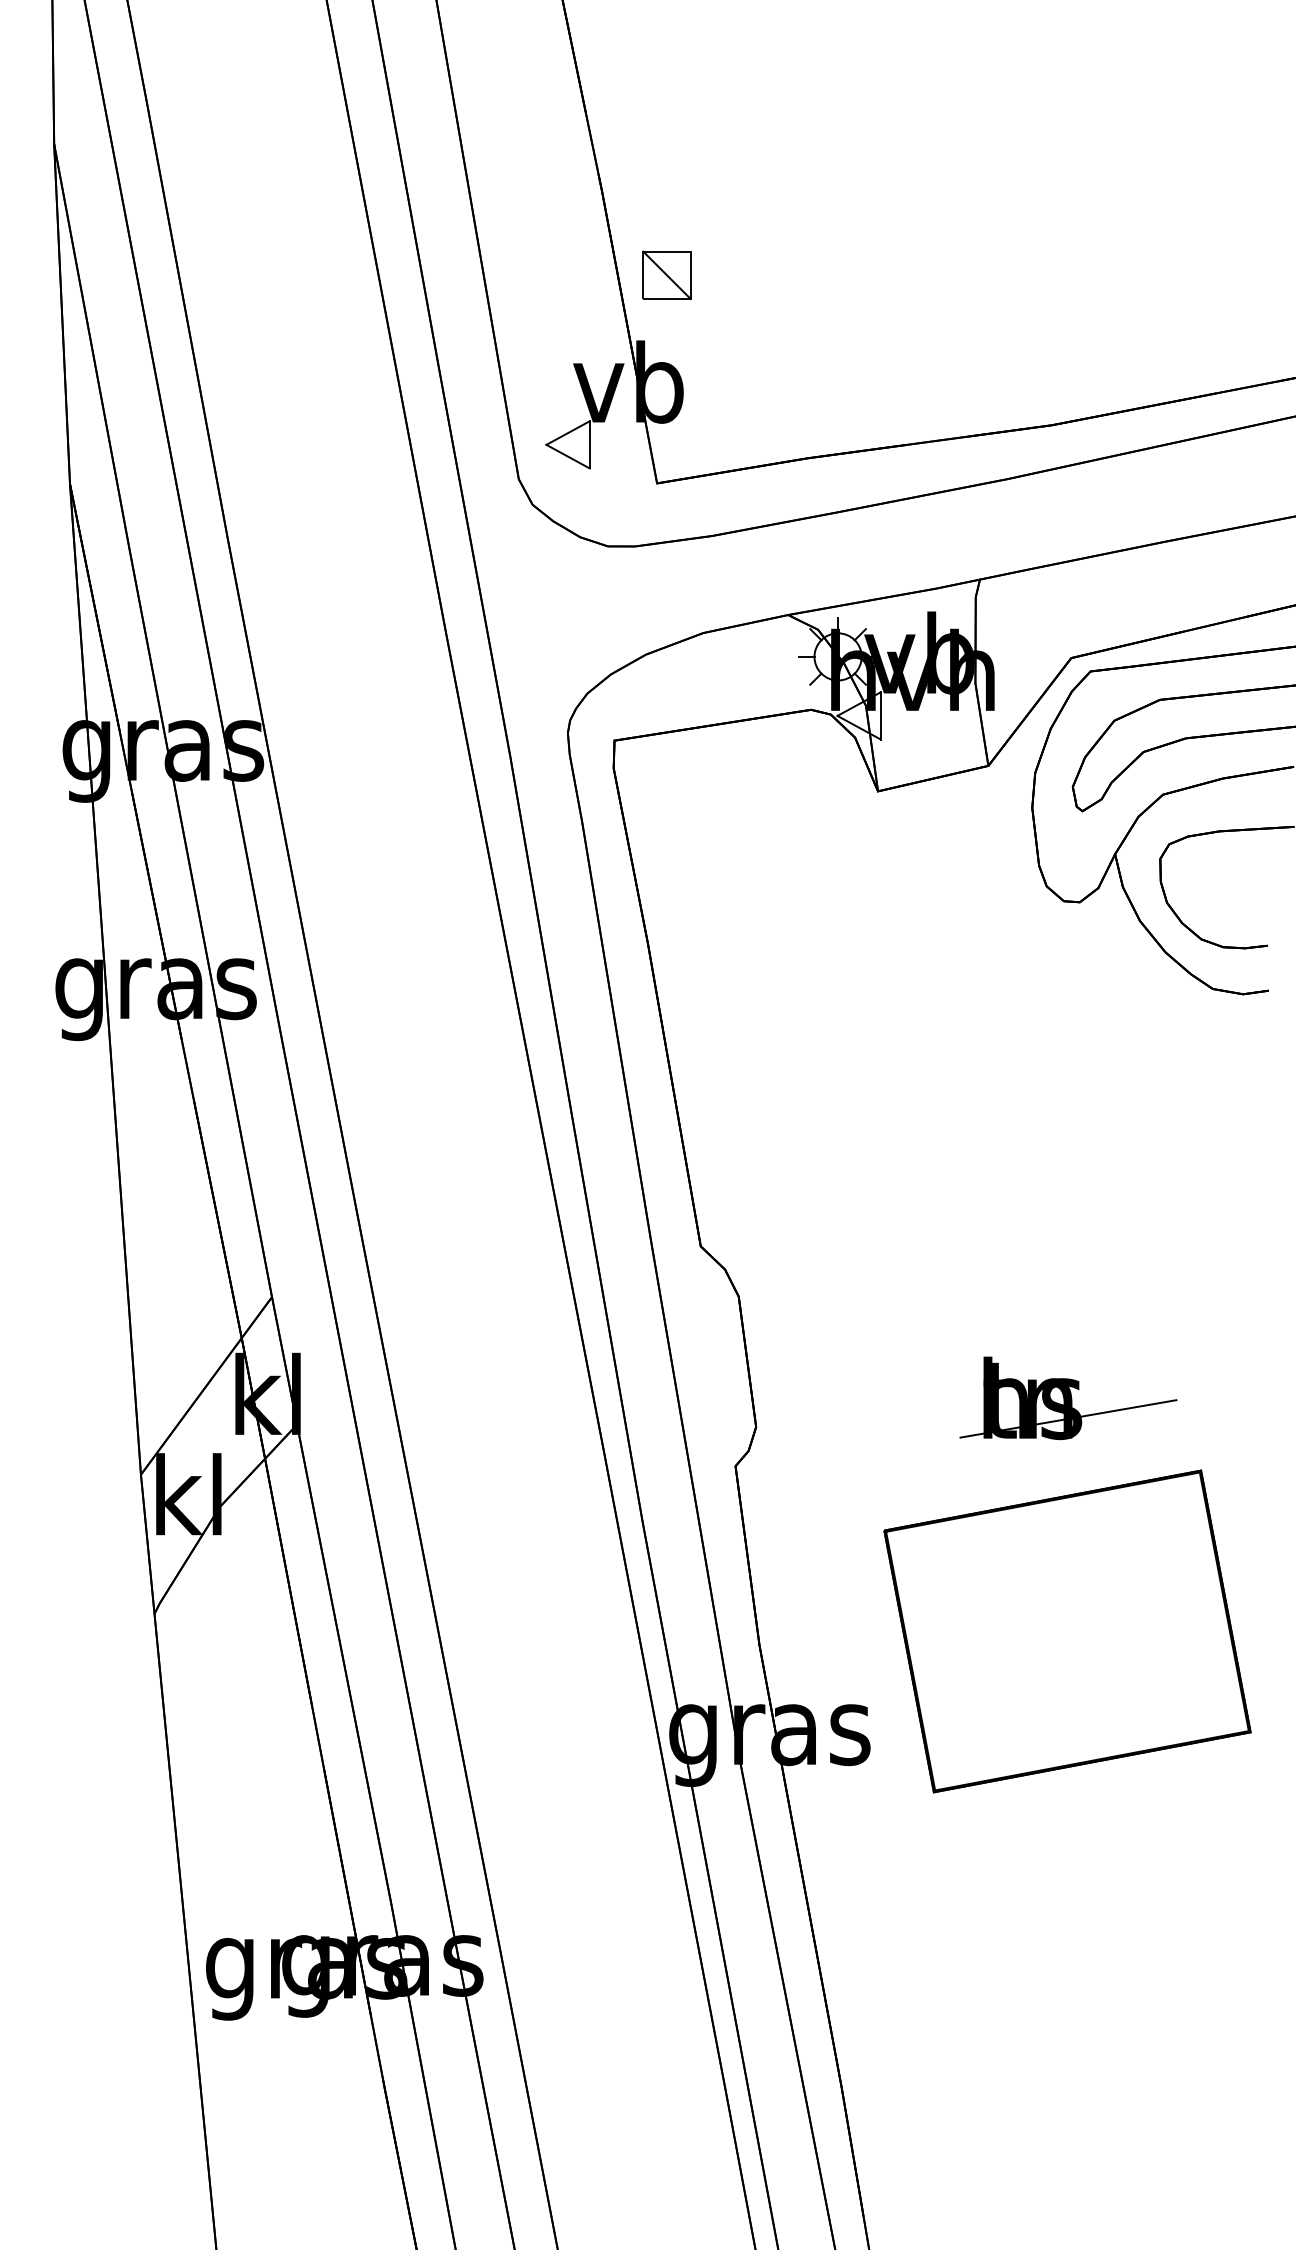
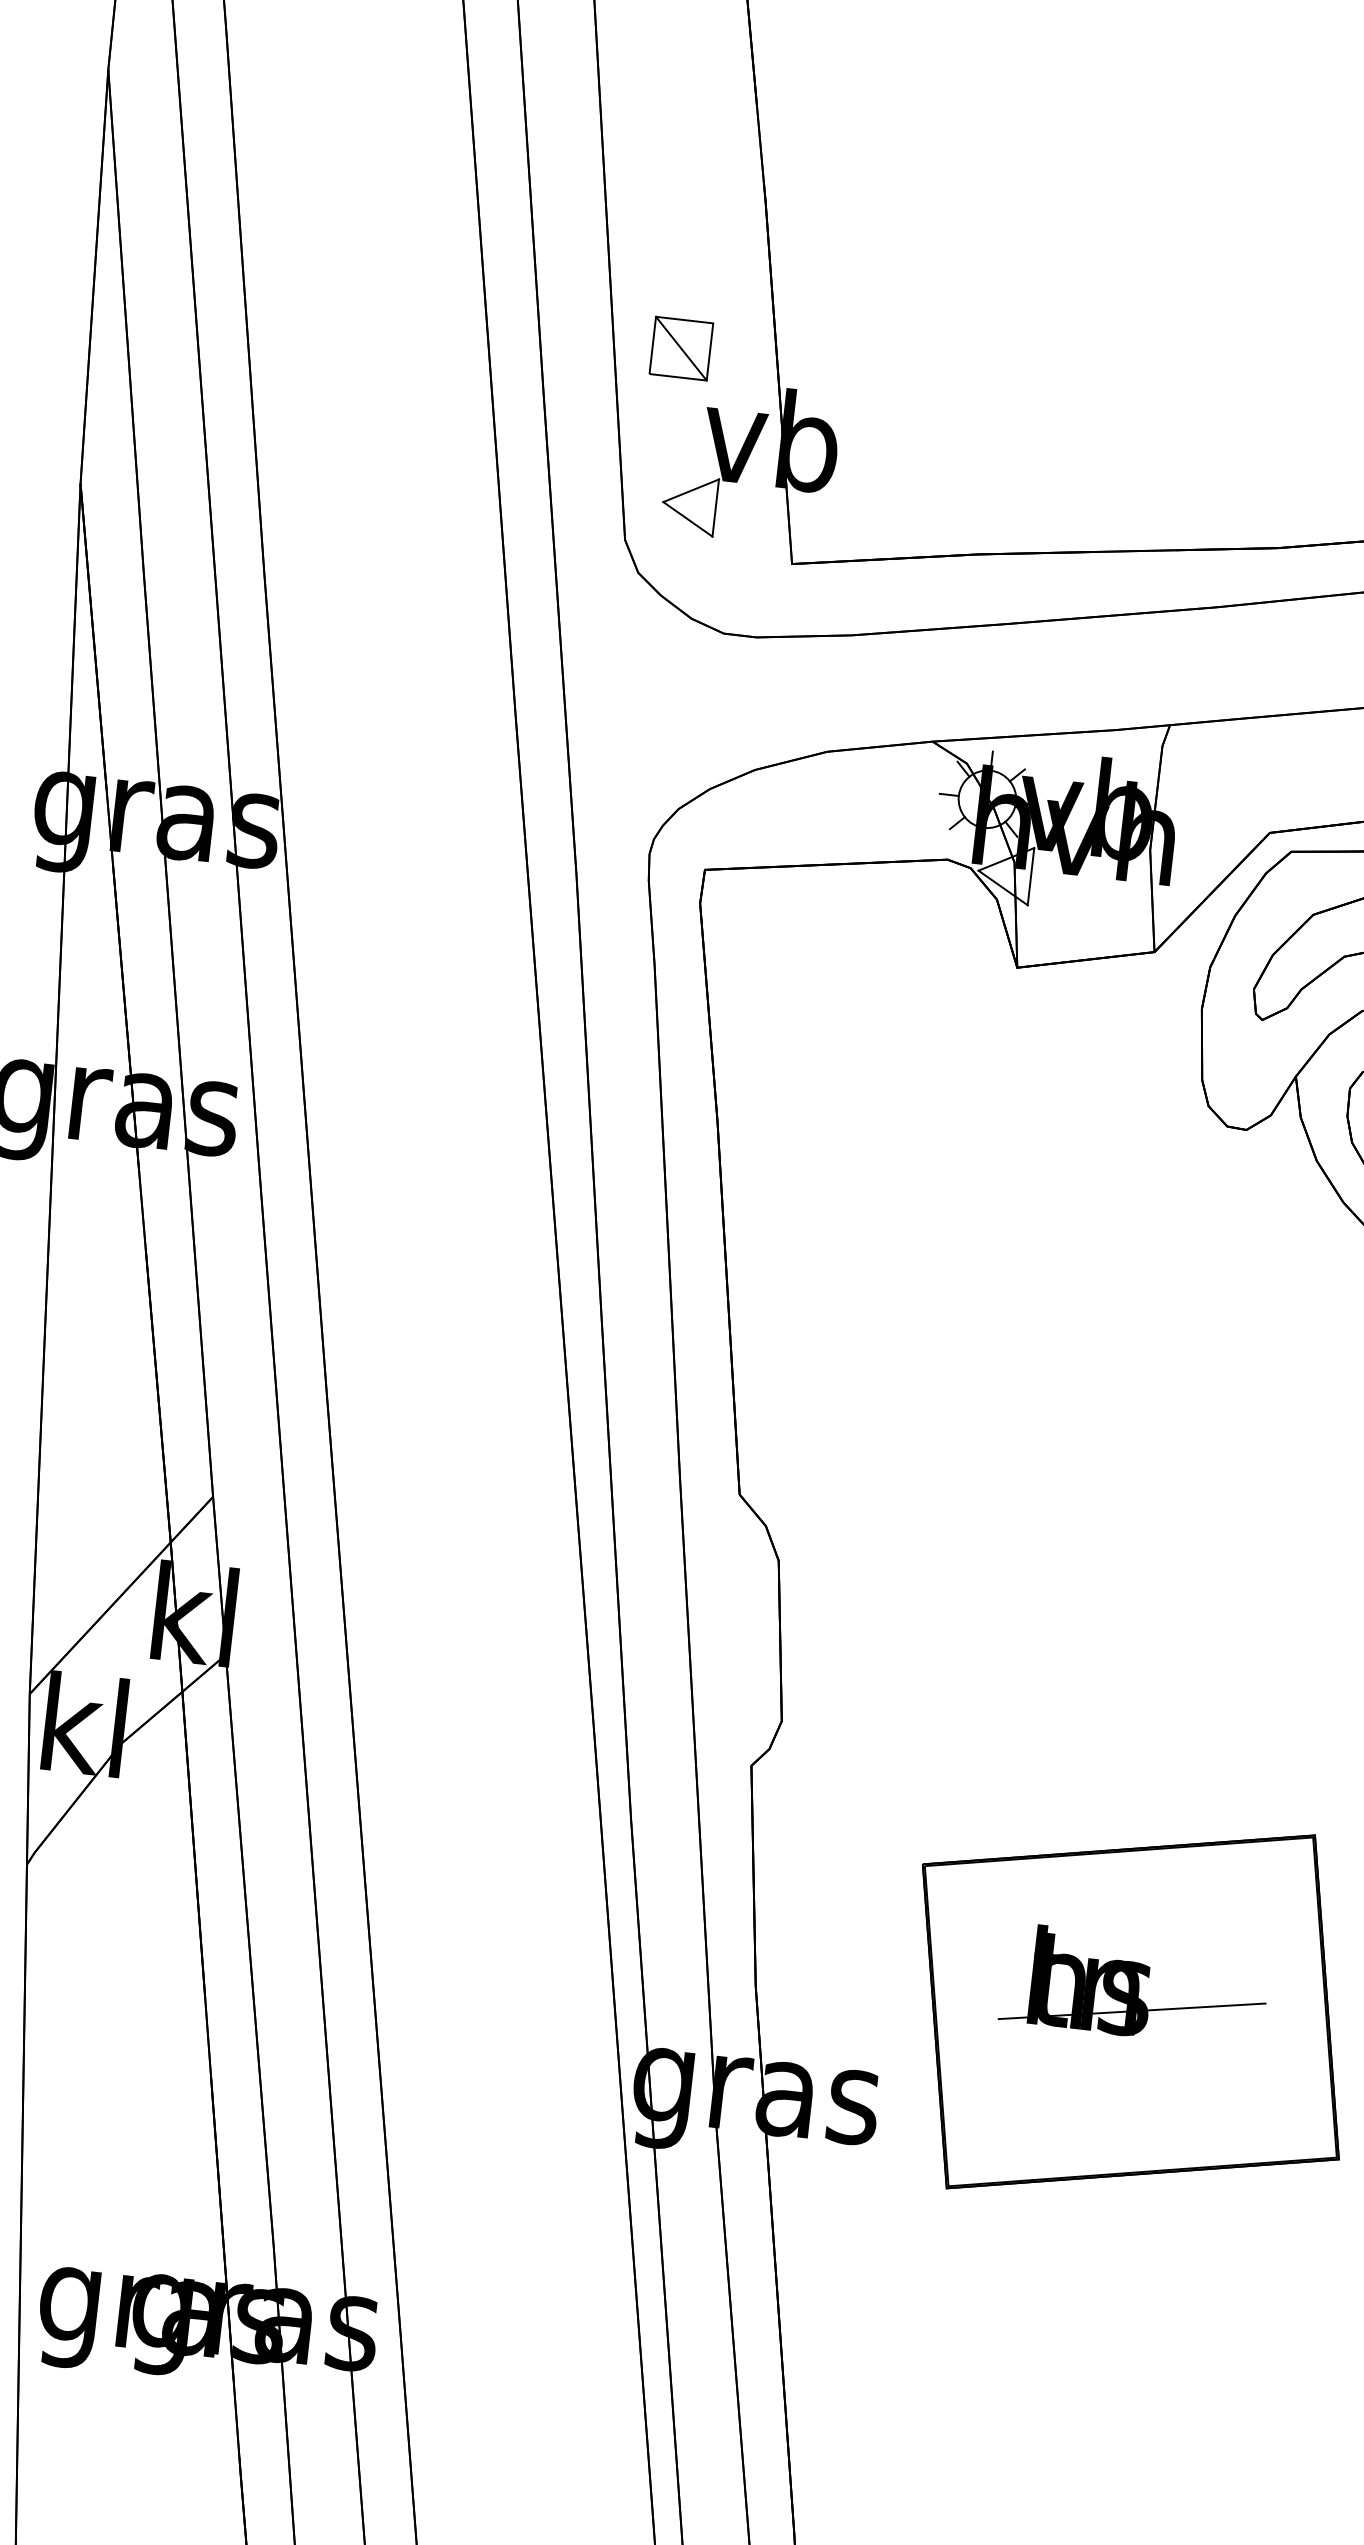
part: (666, 274) -> (680, 347), moved
part: (1068, 1398) -> (1134, 1986), moved

